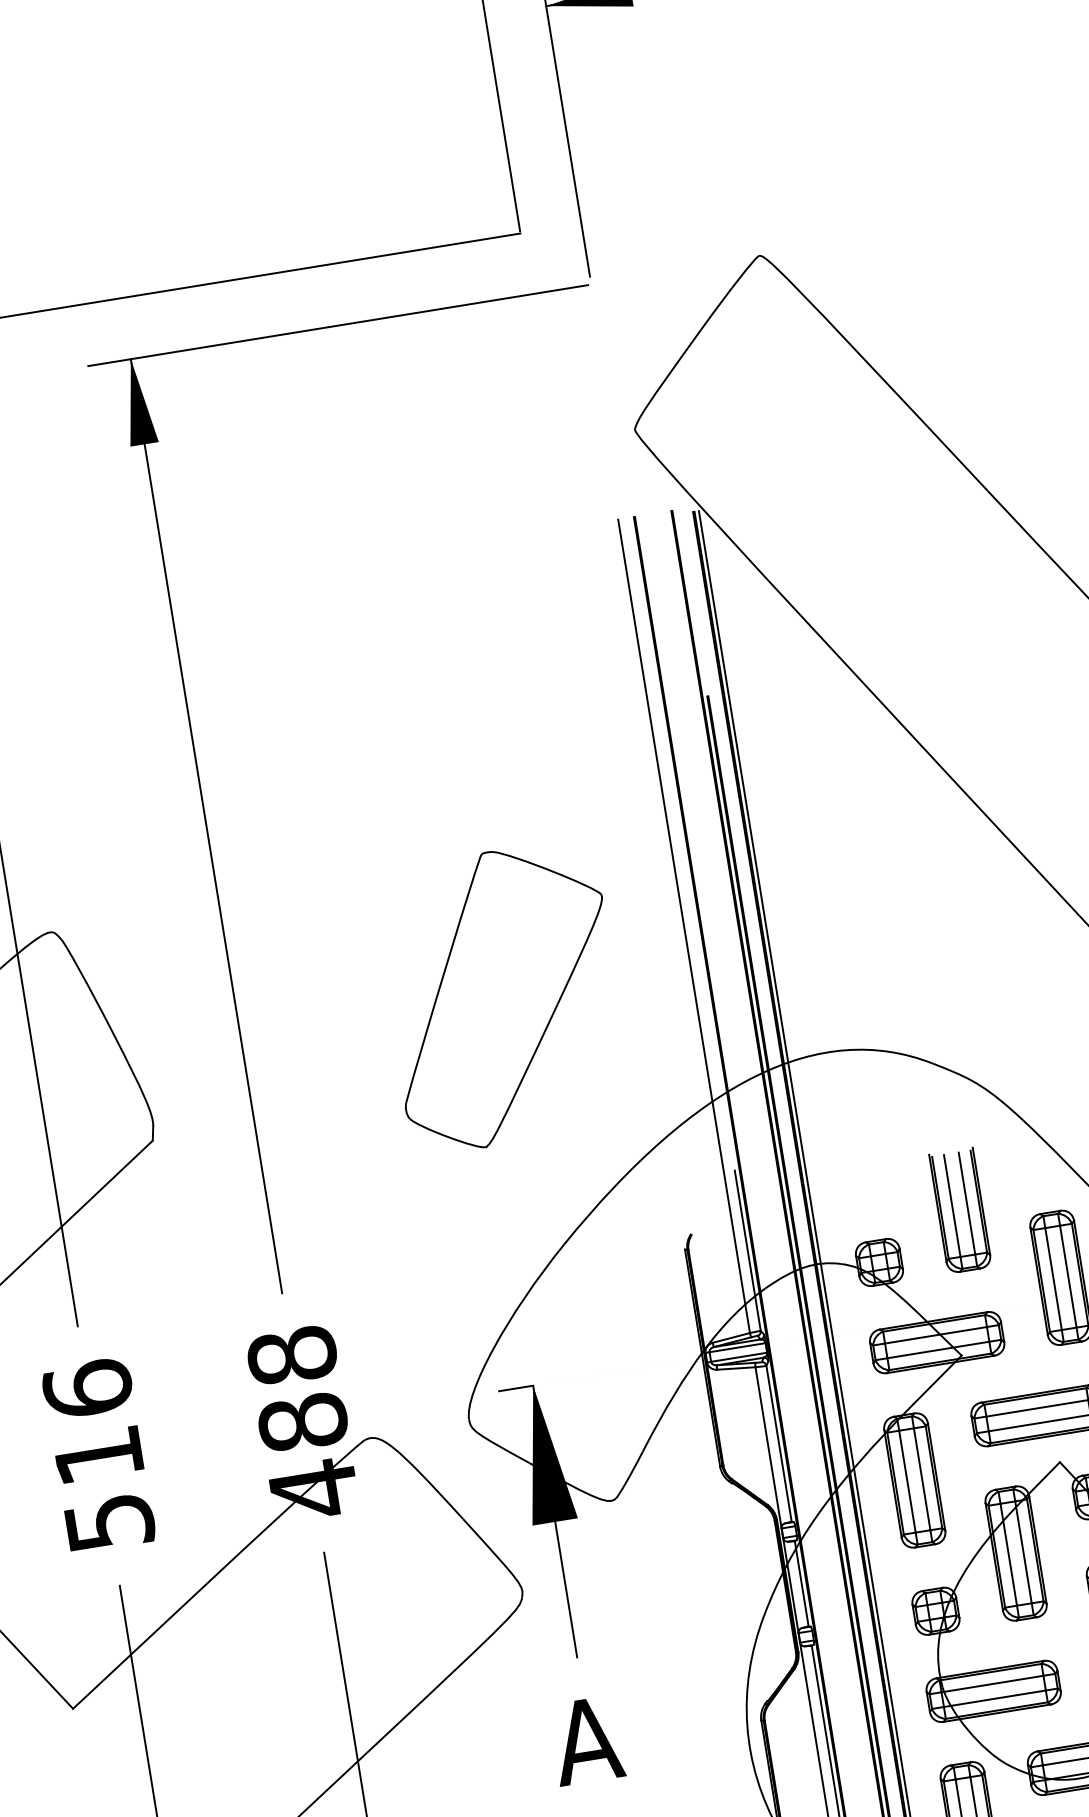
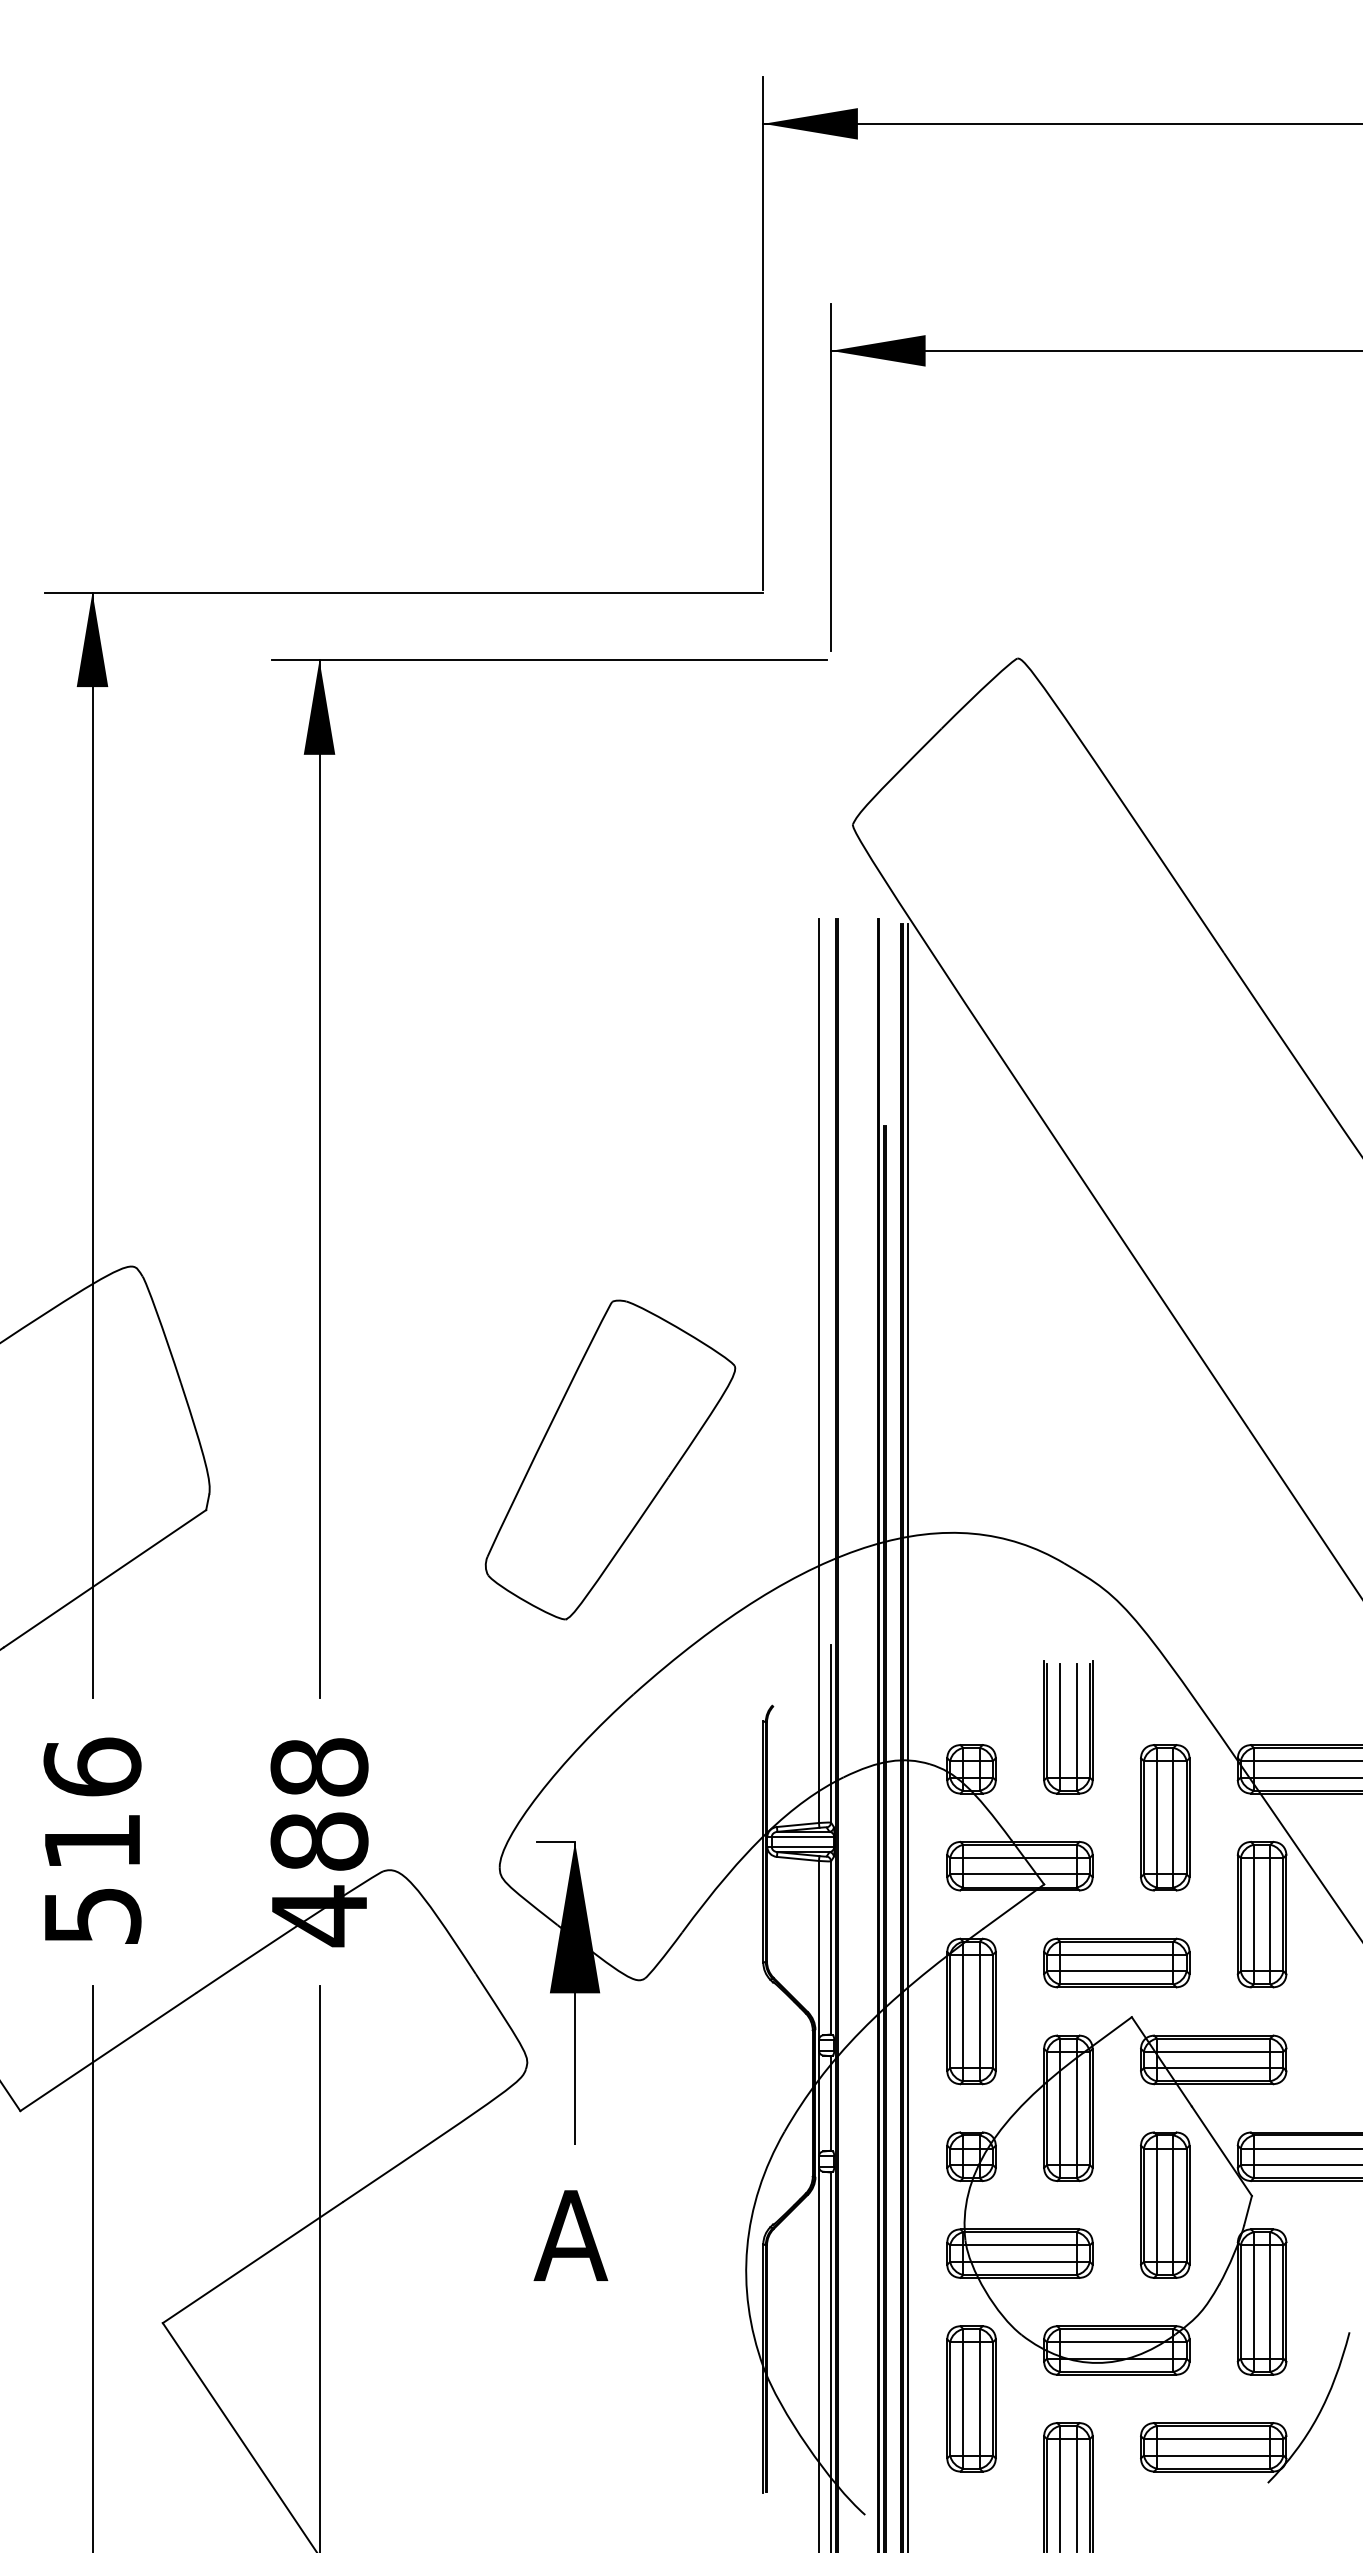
part: (502, 996) -> (610, 1459), moved

